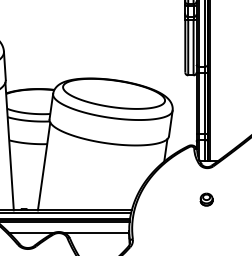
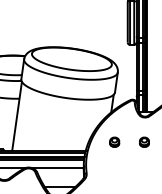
part: (168, 199) -> (114, 142), added

